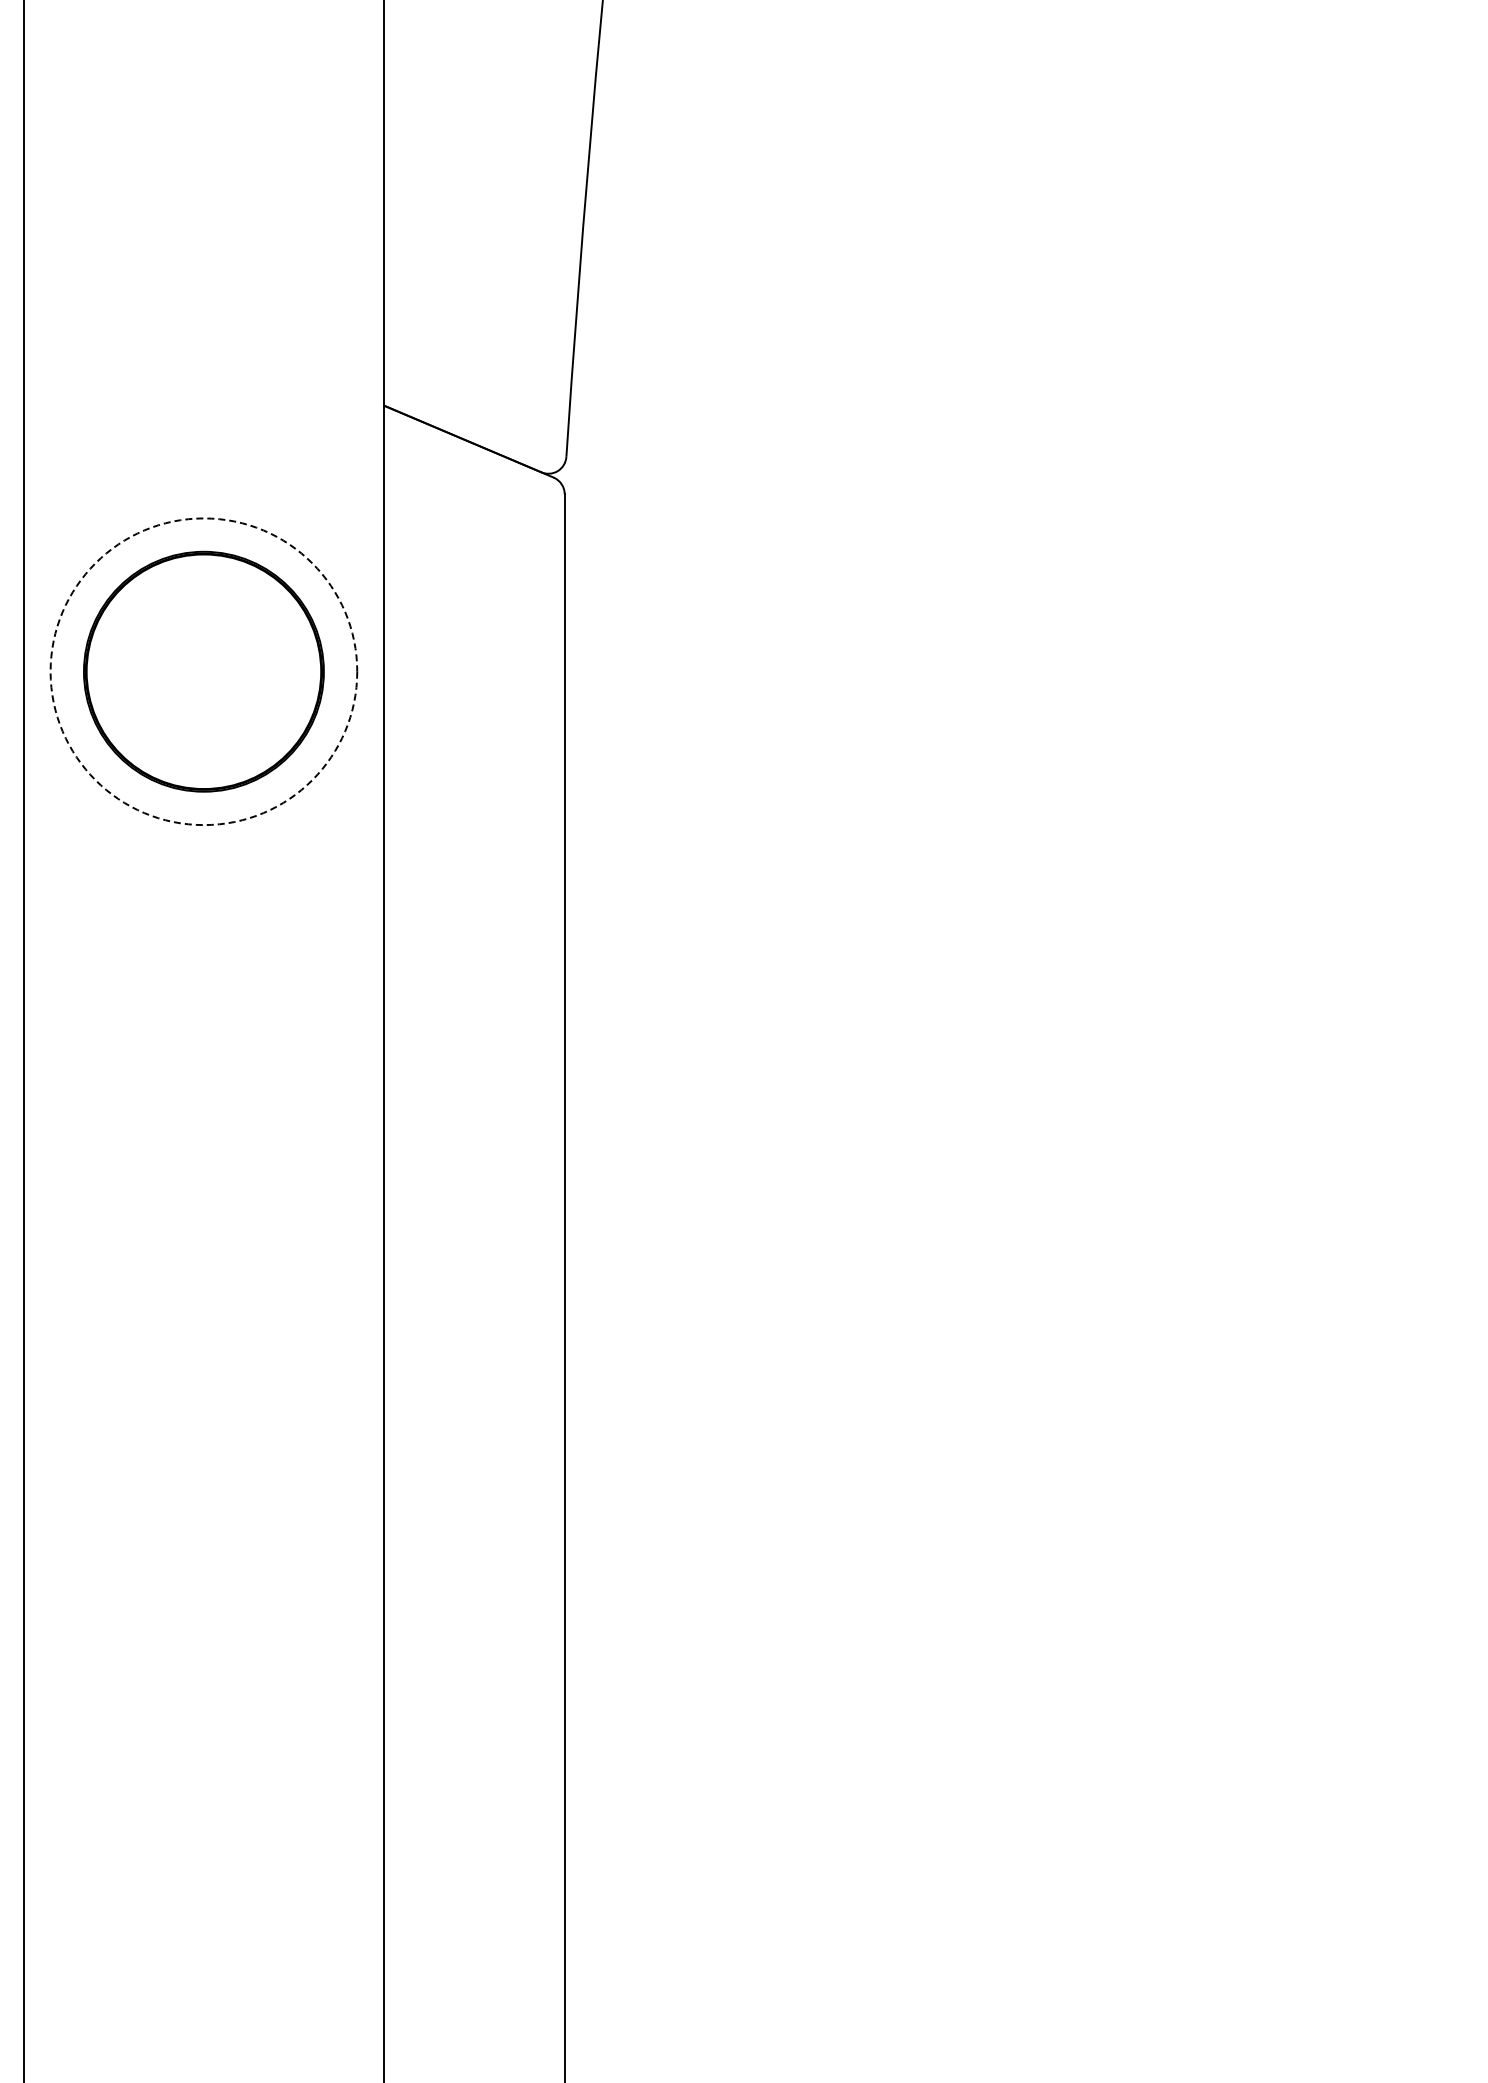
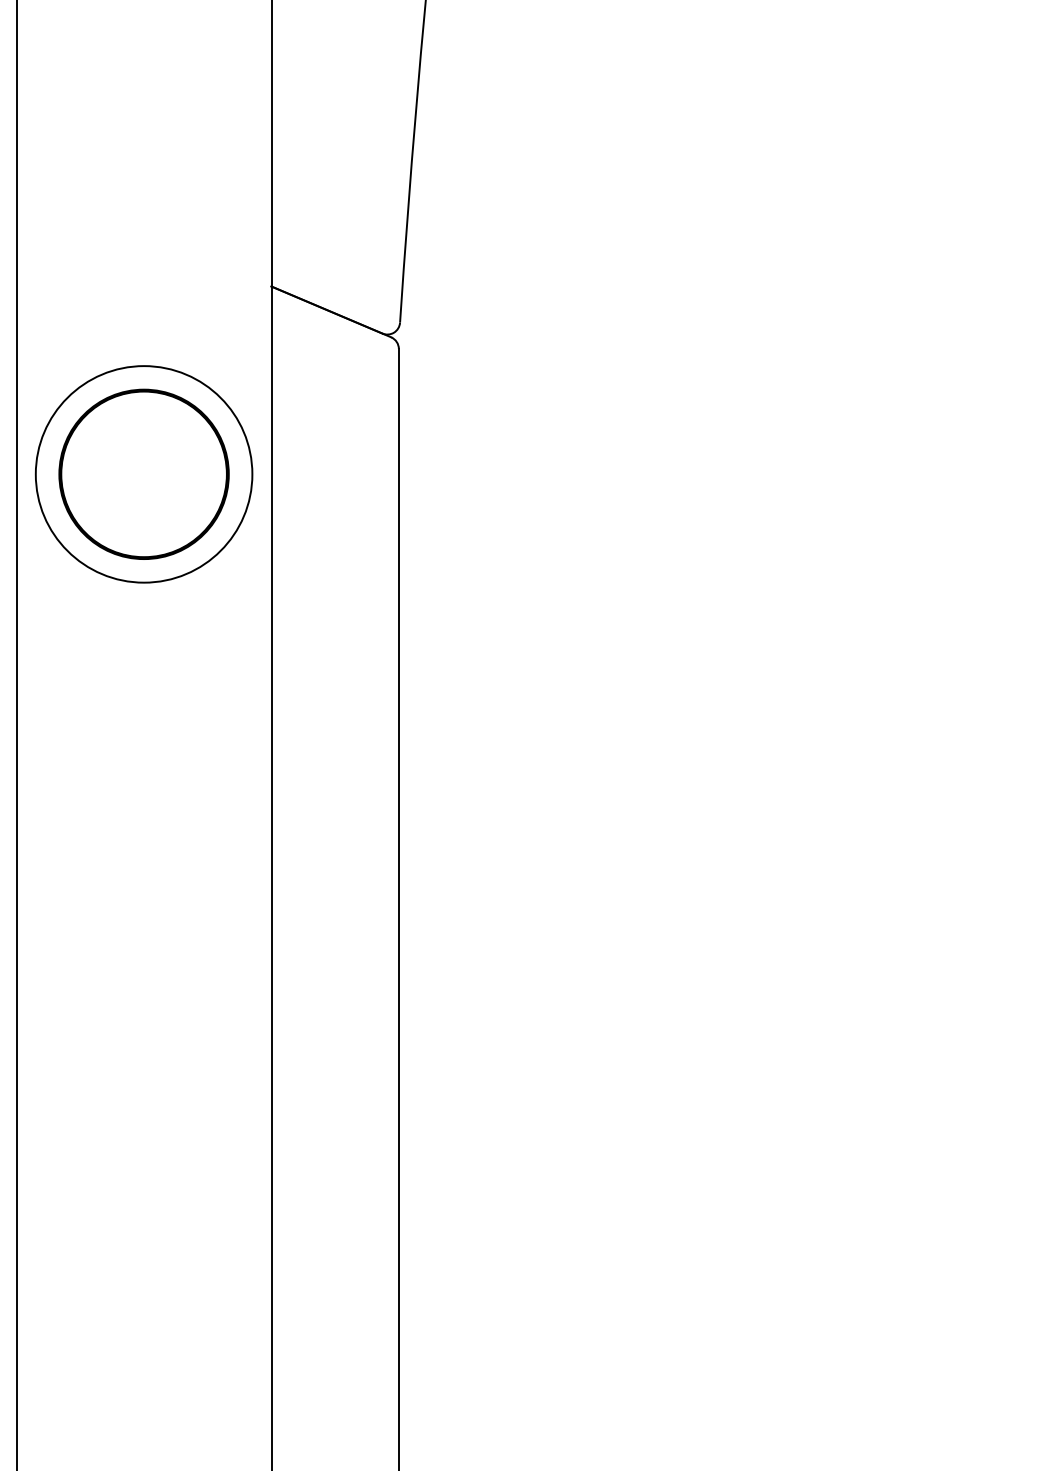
circle: (203, 671) -> (143, 474), dashed -> solid

